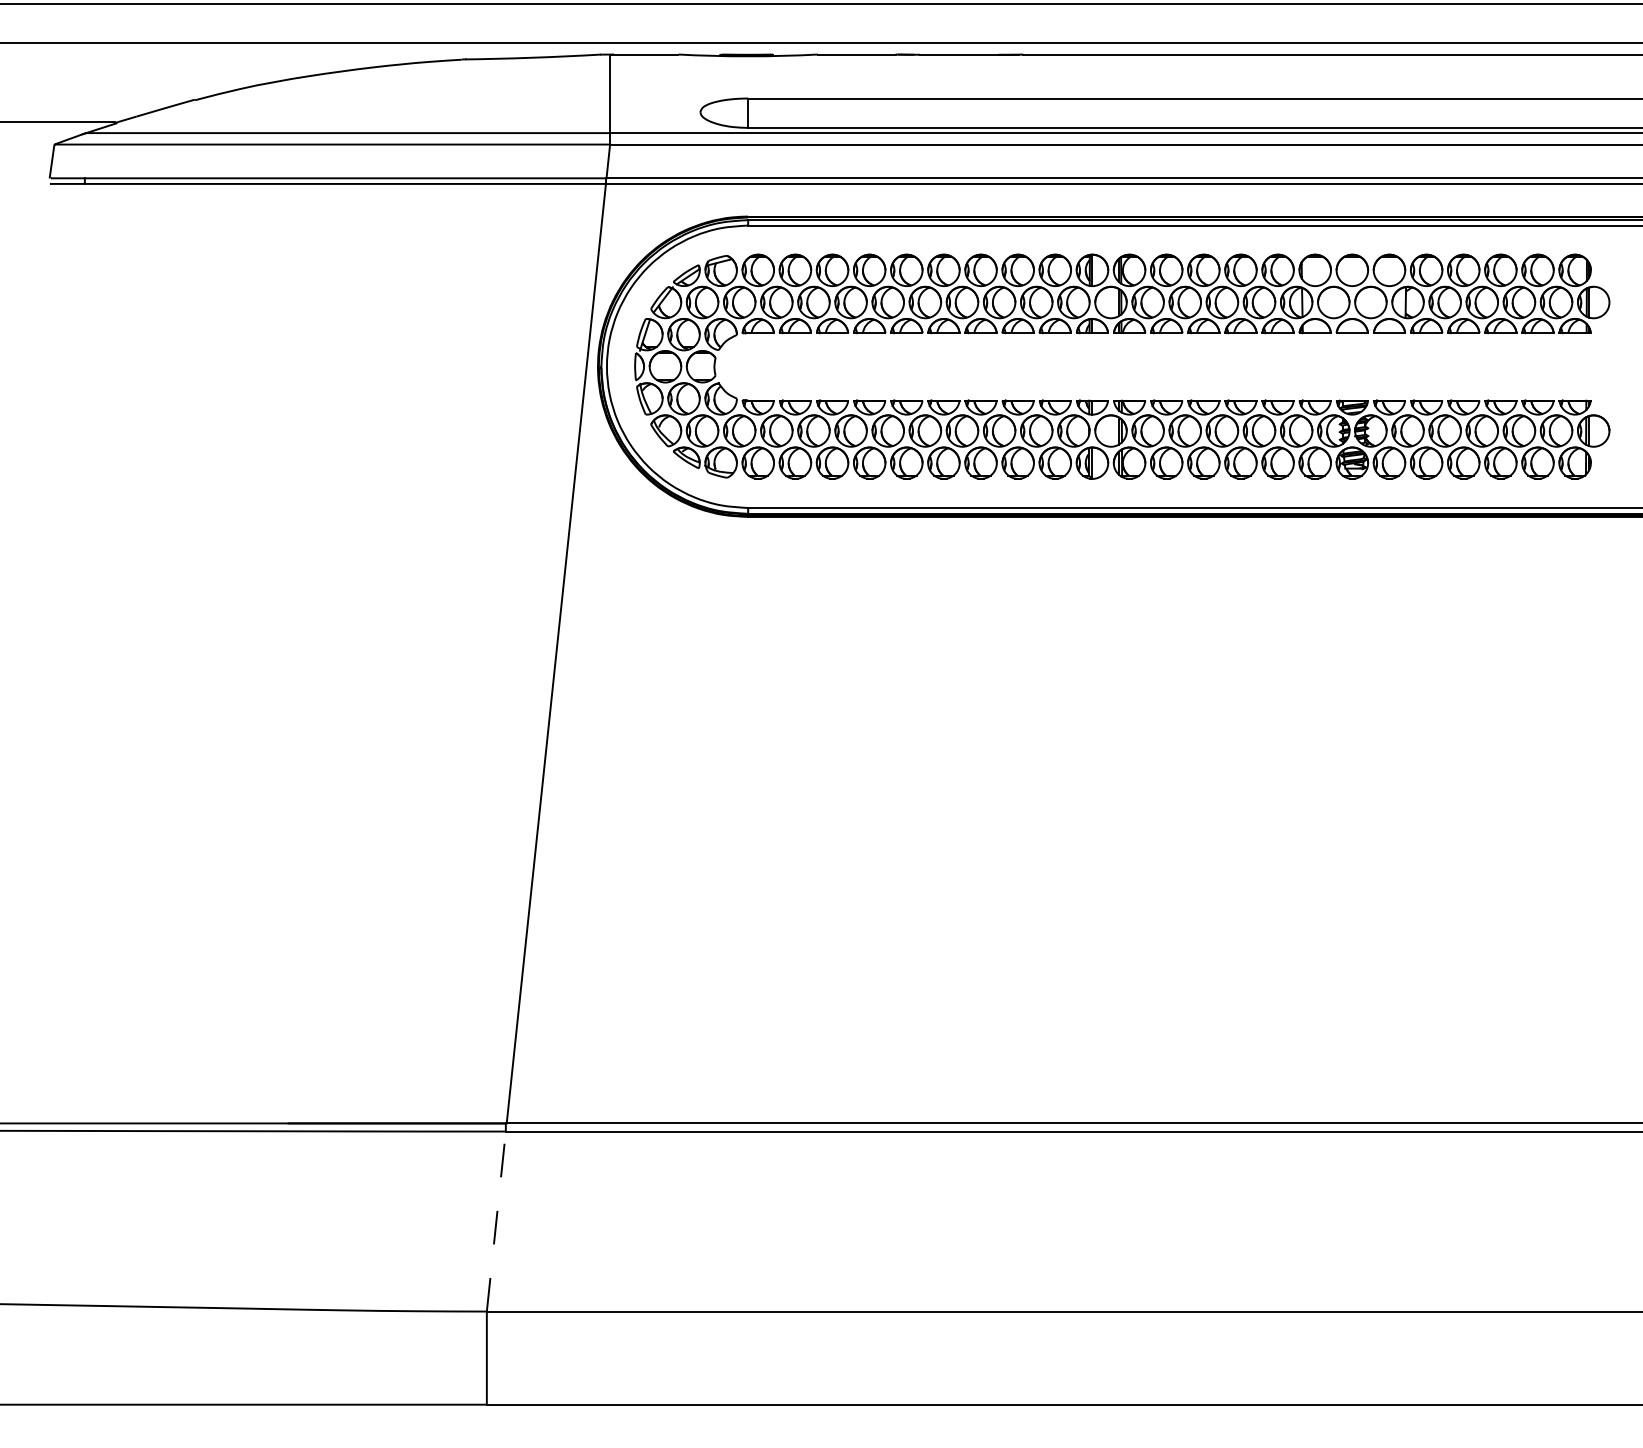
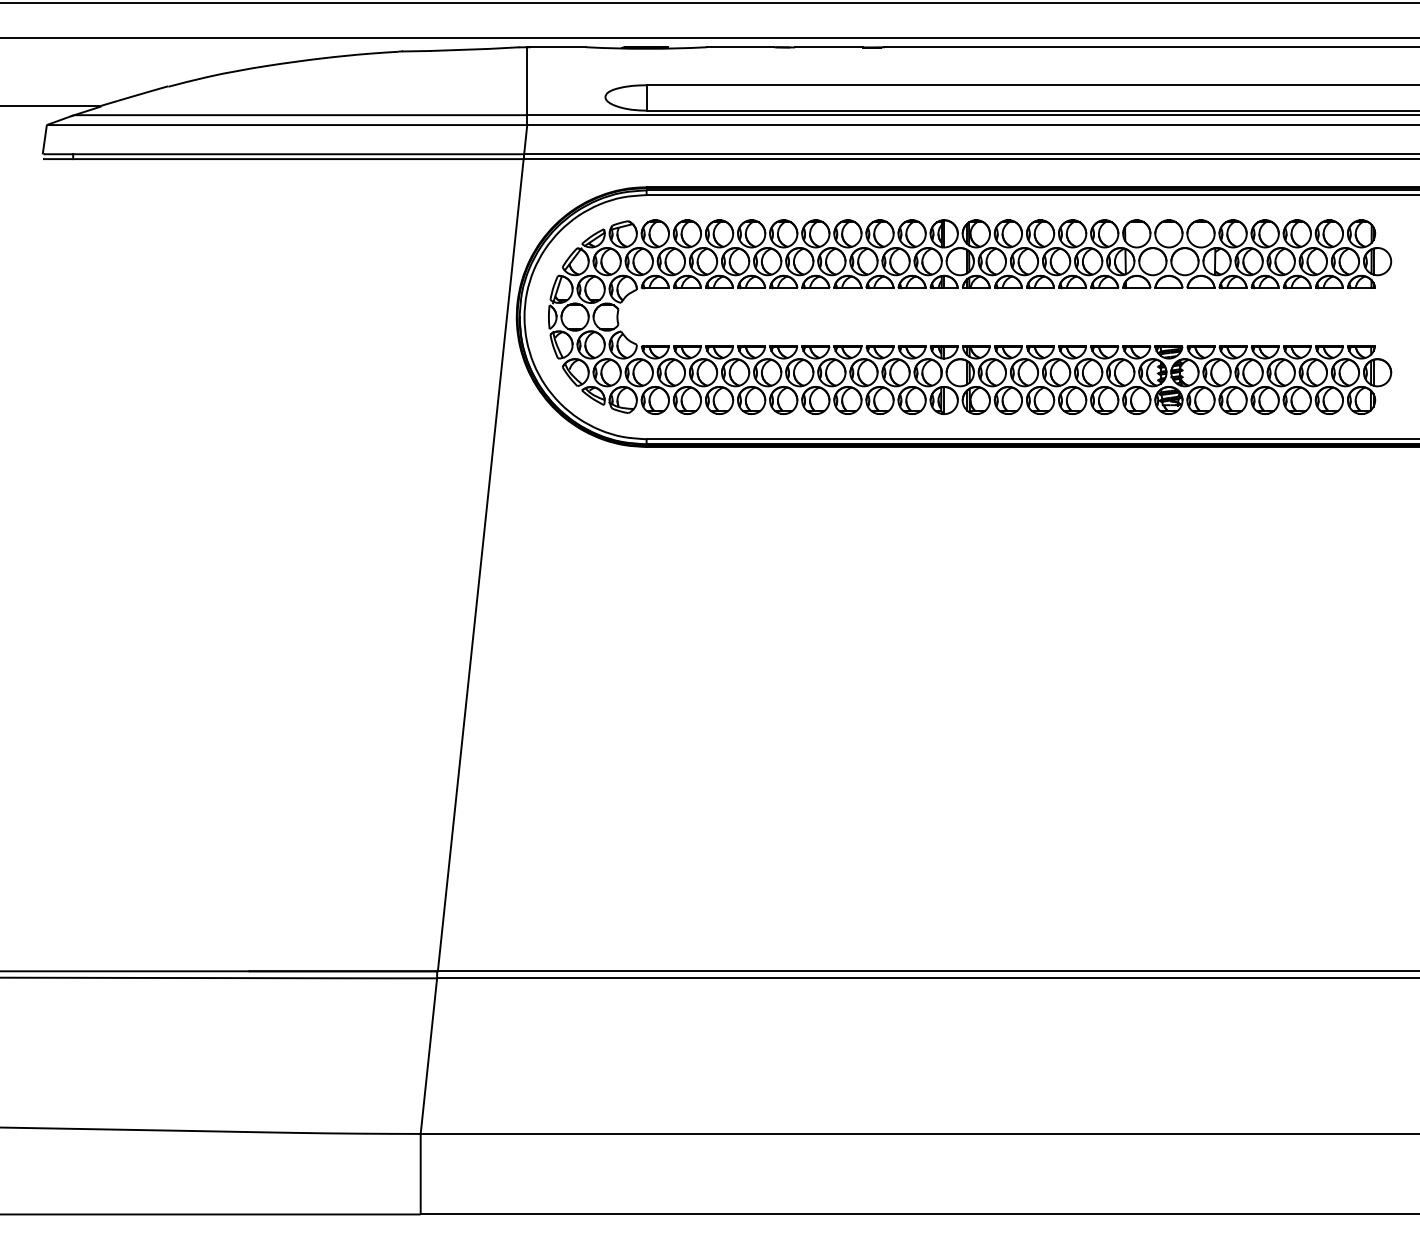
line: (496, 1221) -> (429, 1056), dashed -> solid

